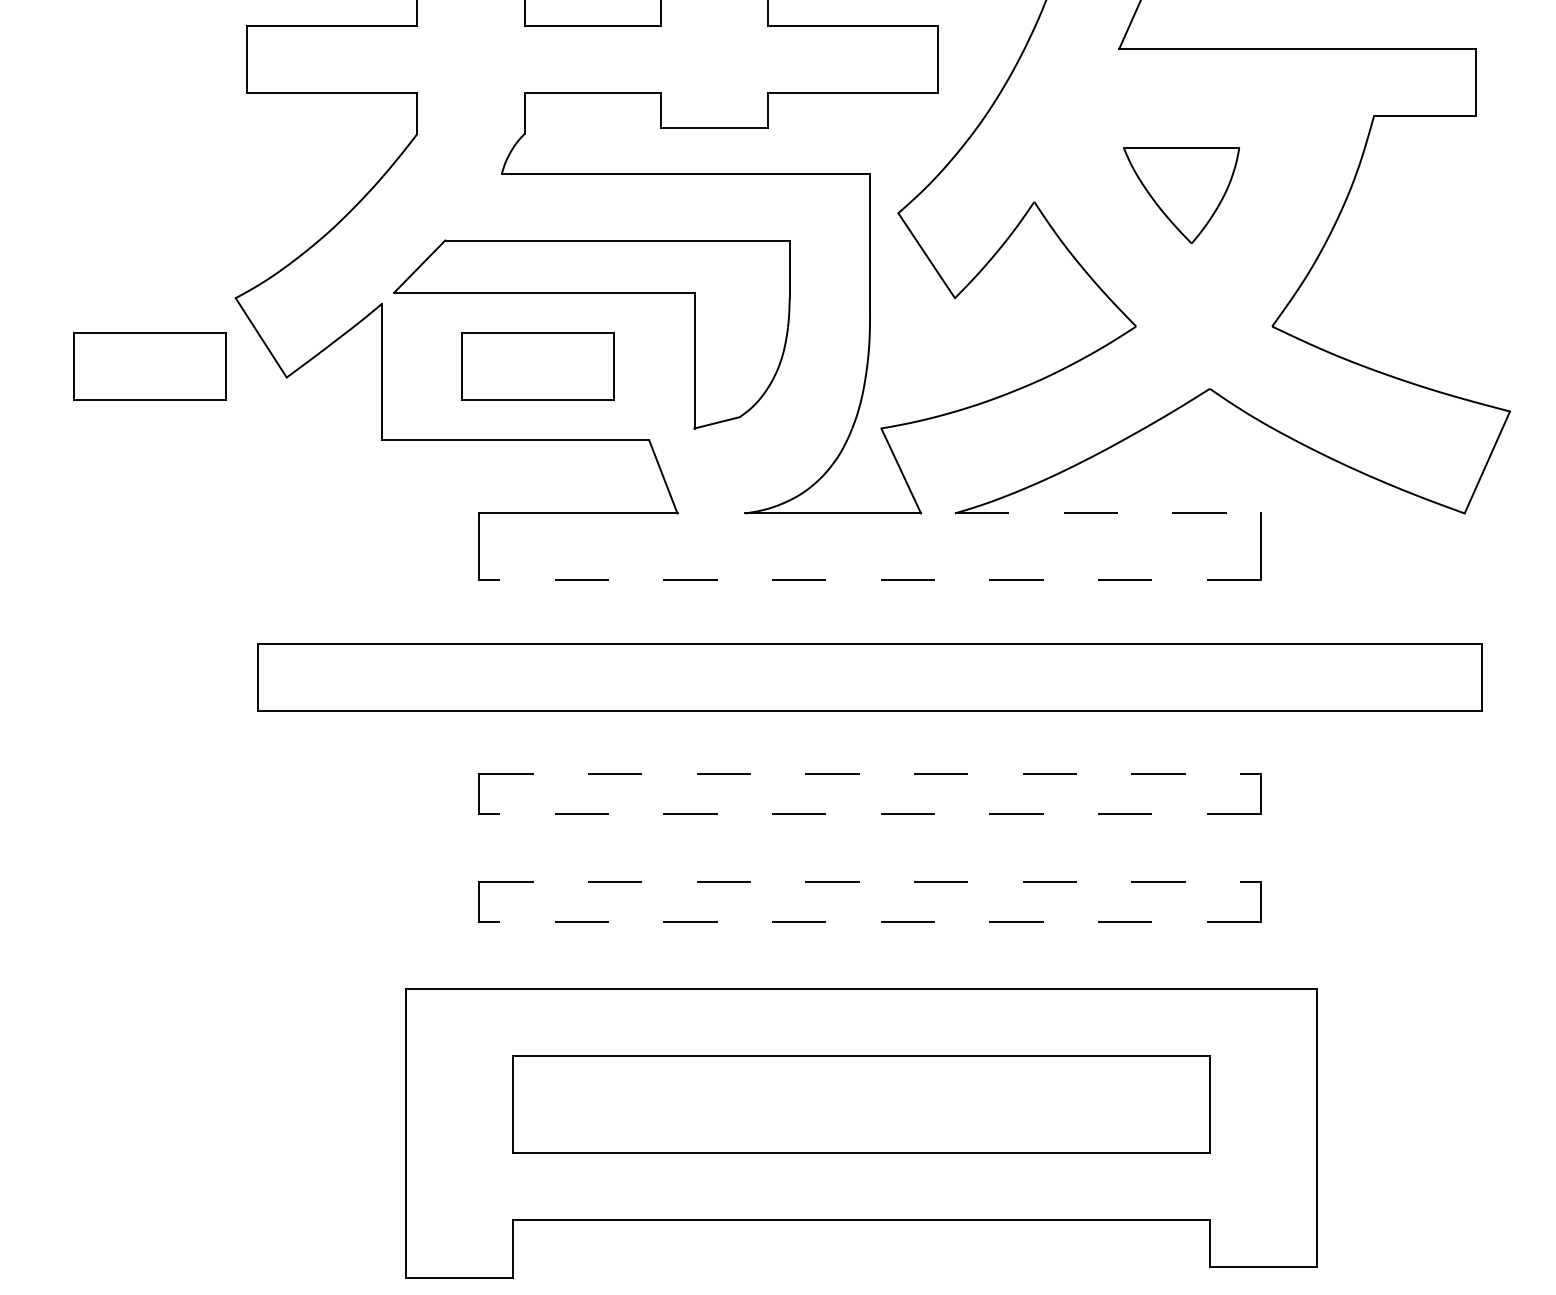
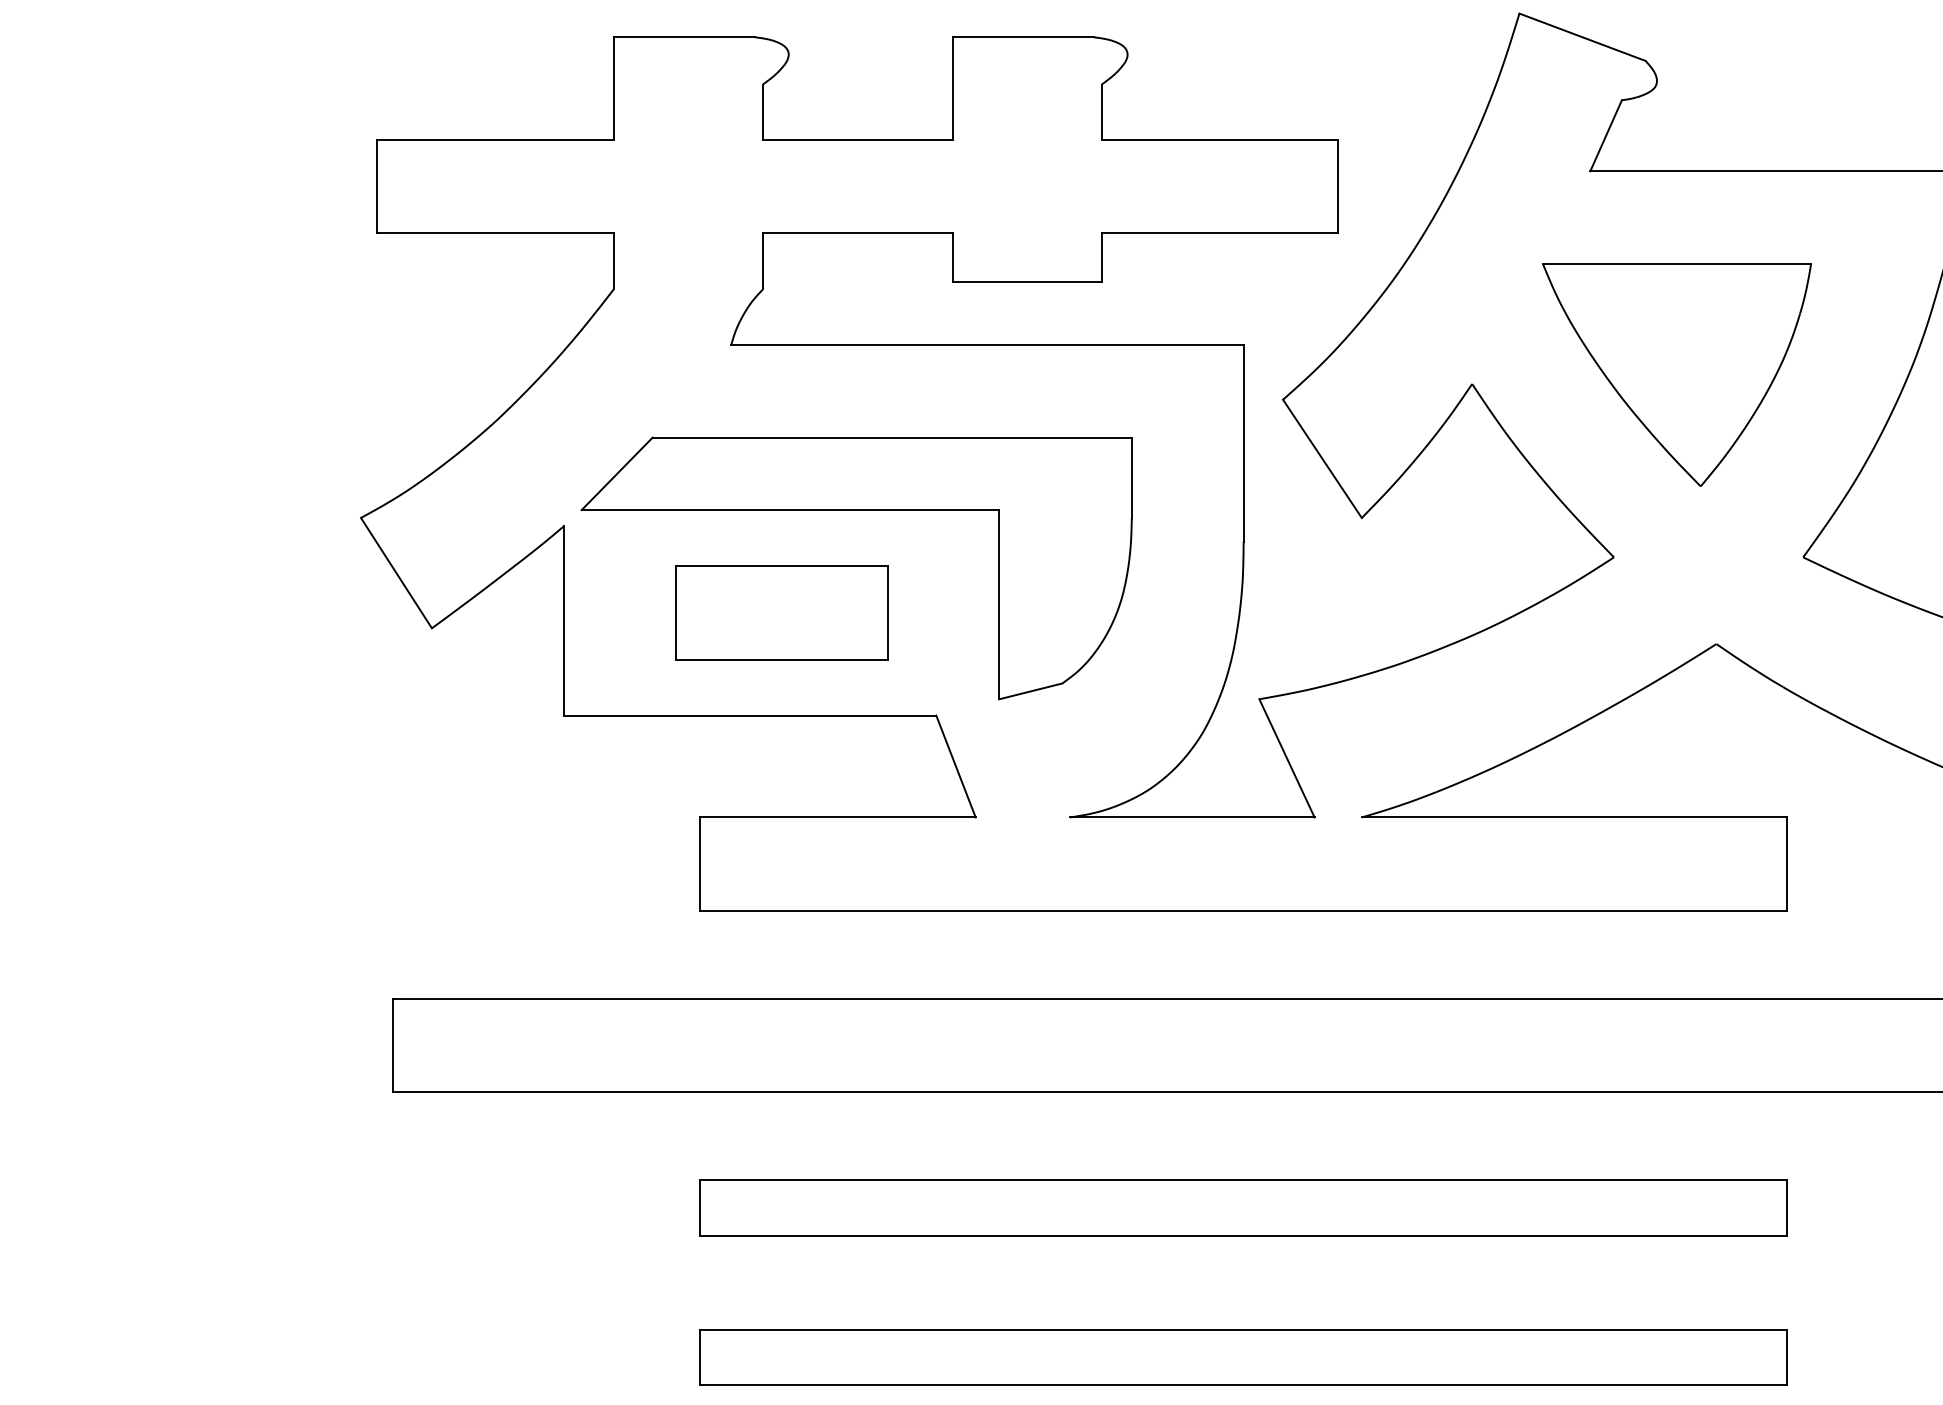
part: (1181, 195) -> (1677, 375), size x1.67
part: (149, 366) -> (240, 612), removed
line: (1107, 513) -> (1574, 817), dashed -> solid
line: (870, 580) -> (1244, 910), dashed -> solid
line: (870, 773) -> (1244, 1179), dashed -> solid
line: (870, 814) -> (1244, 1236), dashed -> solid
line: (870, 881) -> (1244, 1329), dashed -> solid
line: (870, 921) -> (1244, 1385), dashed -> solid

